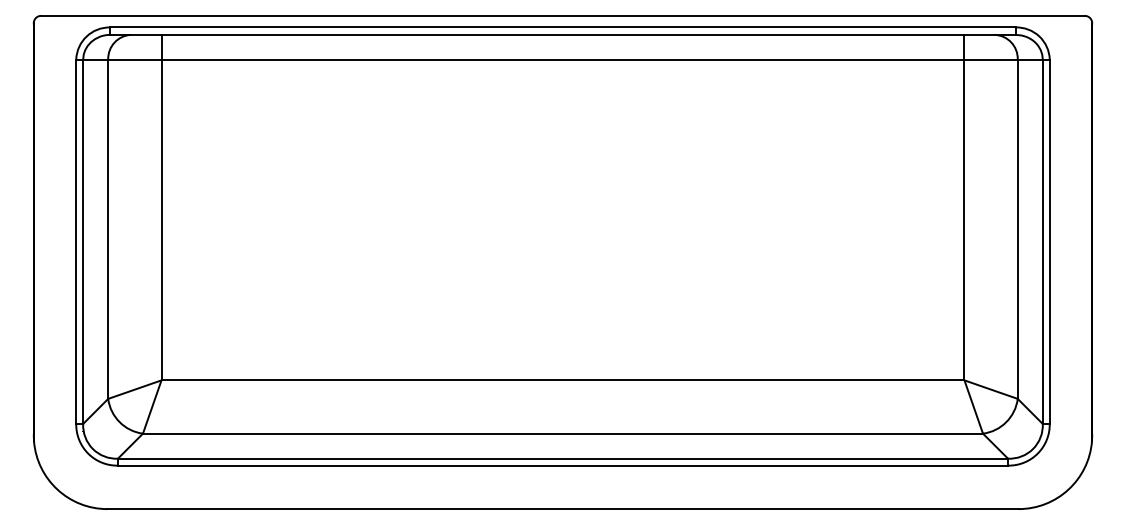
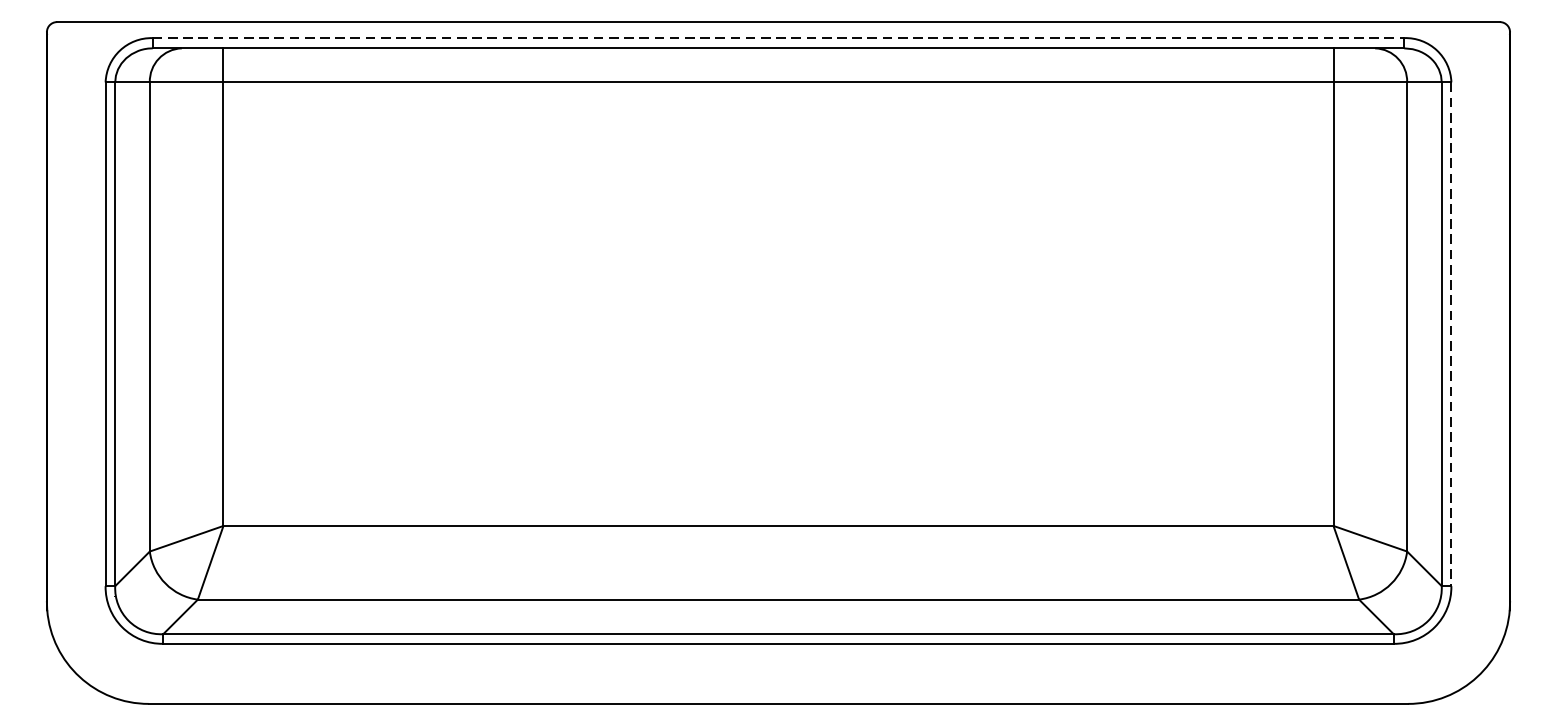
line: (563, 27) -> (779, 38), solid -> dashed
line: (1049, 242) -> (1451, 335), solid -> dashed

